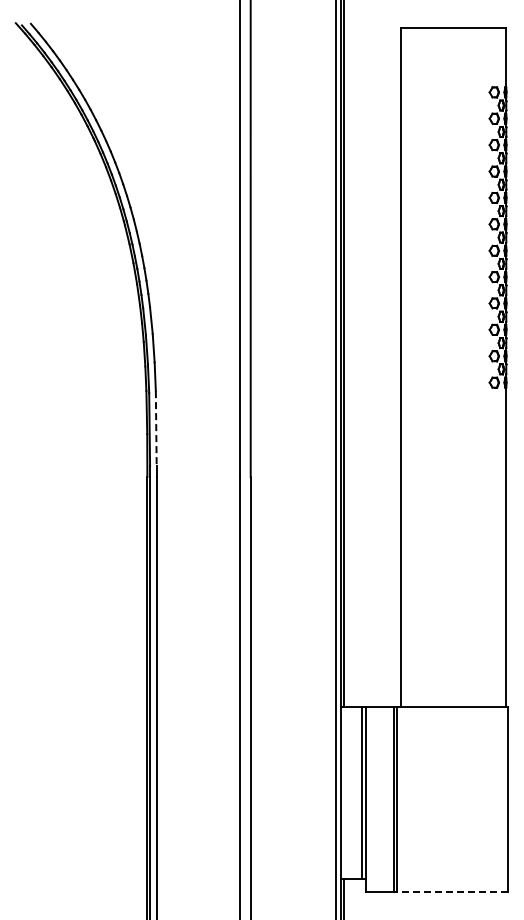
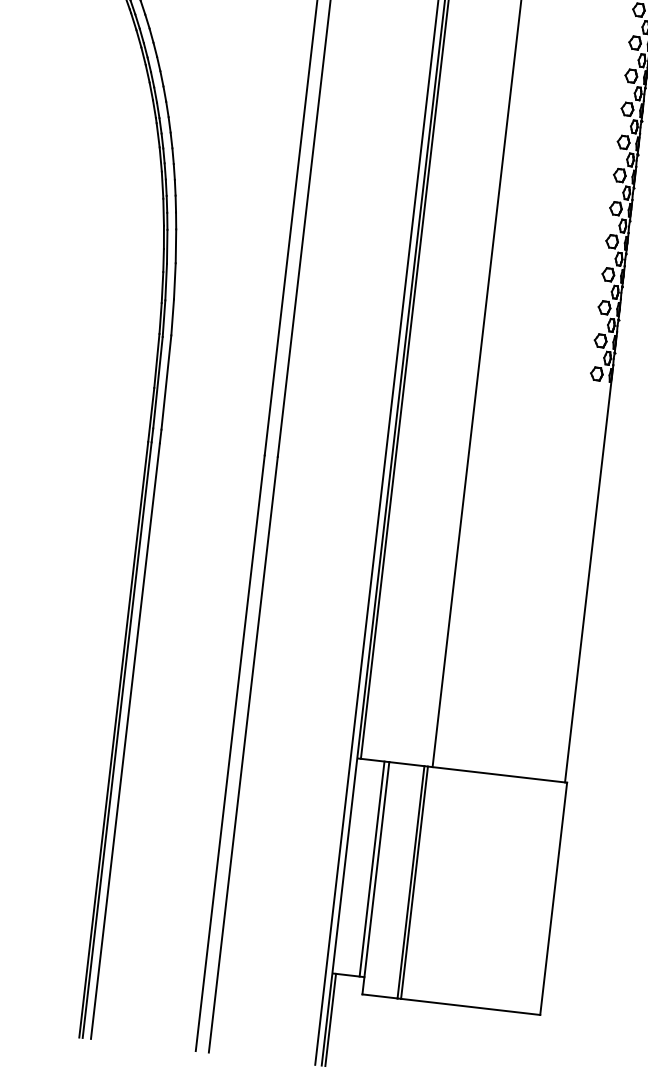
line: (156, 428) -> (166, 382), dashed -> solid
line: (452, 892) -> (470, 1007), dashed -> solid

